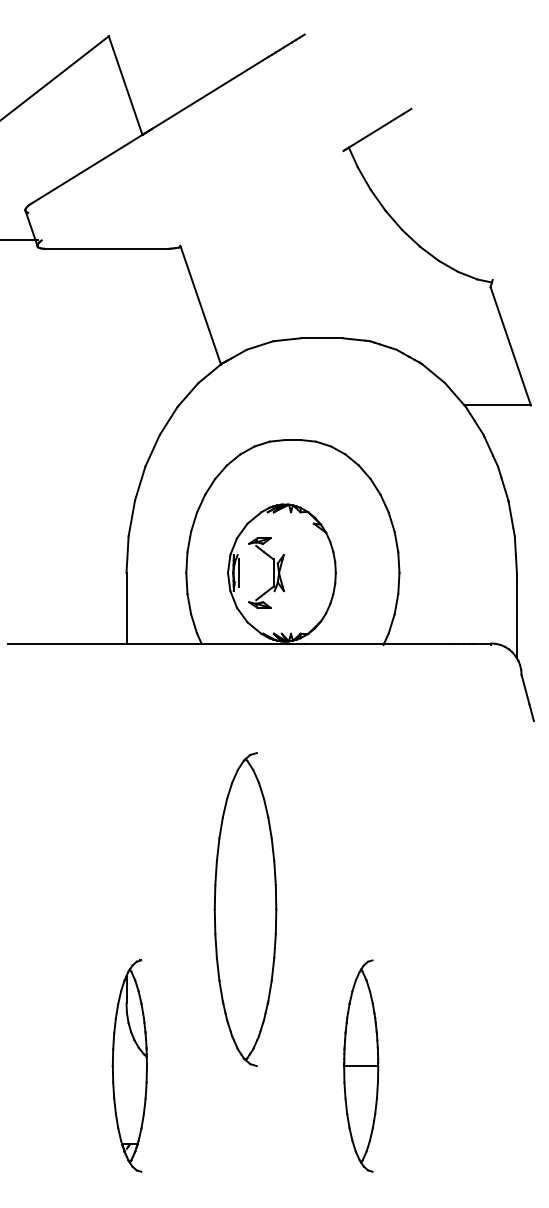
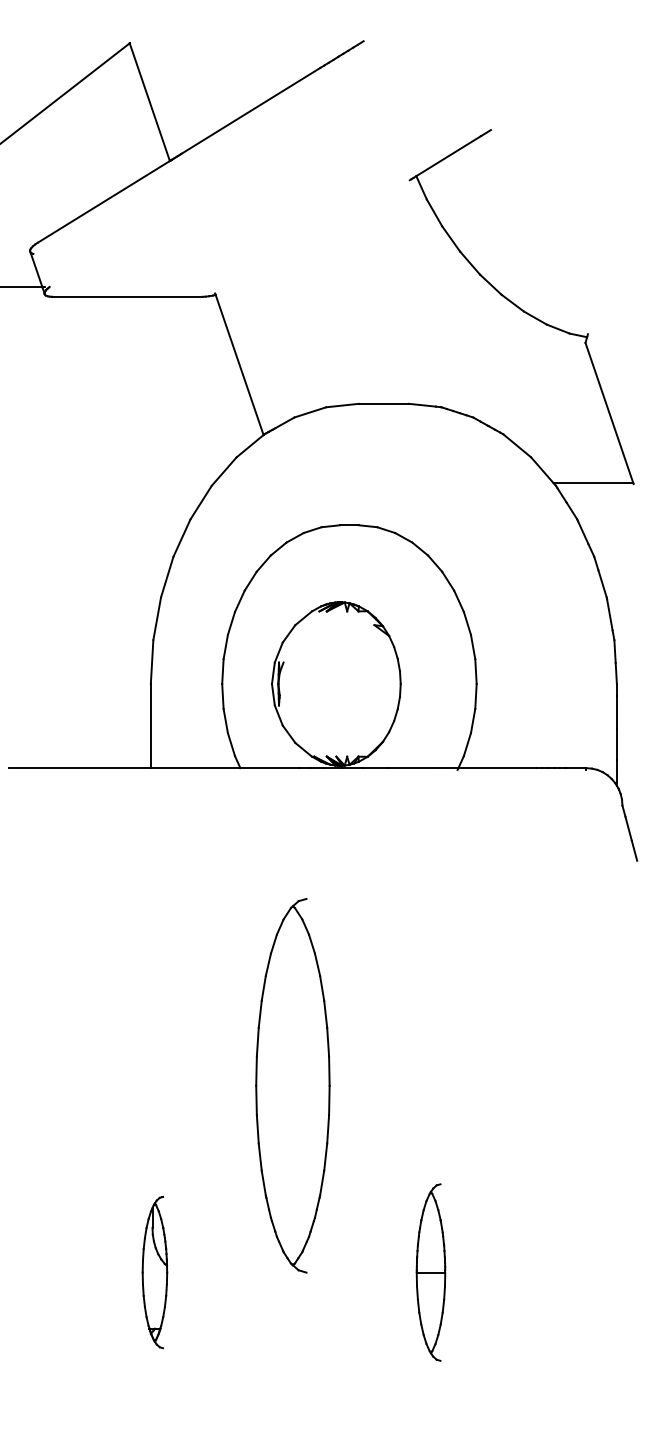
line: (238, 572) -> (284, 683), removed
part: (272, 572) -> (325, 683), removed
part: (129, 1065) -> (154, 1272), size x0.6
part: (360, 1065) -> (430, 1272), size x0.7

